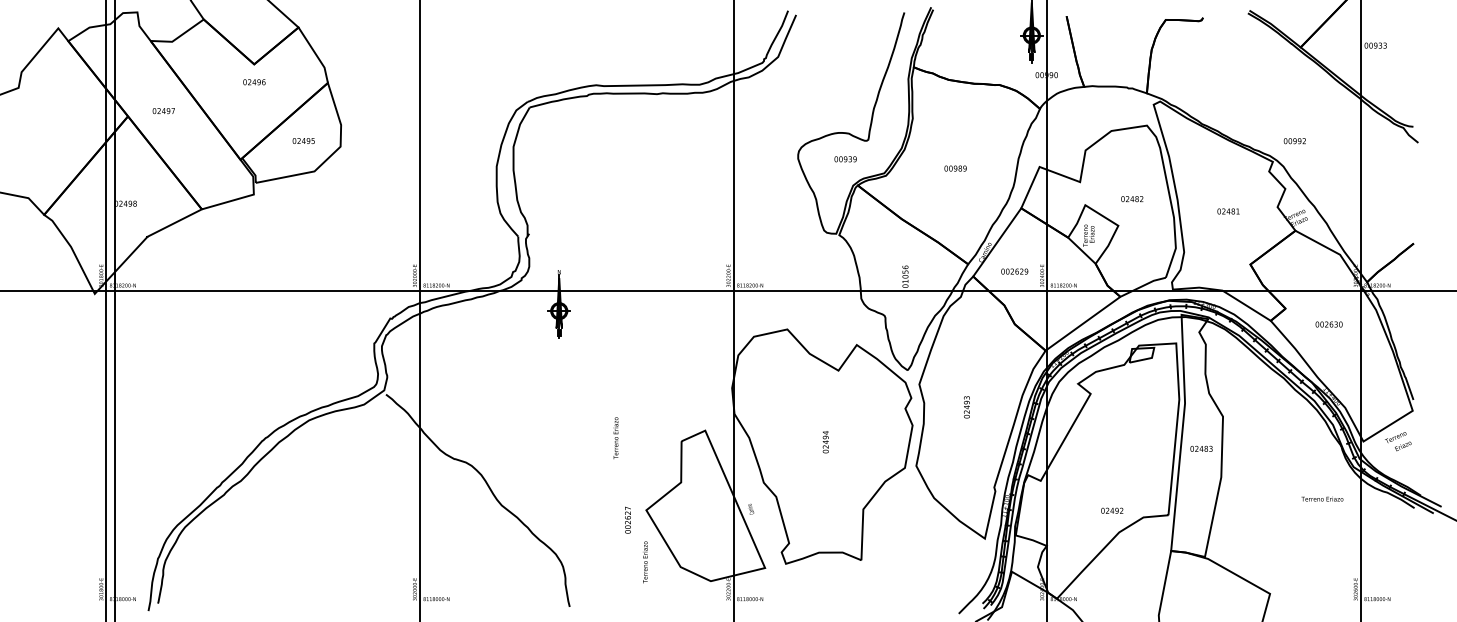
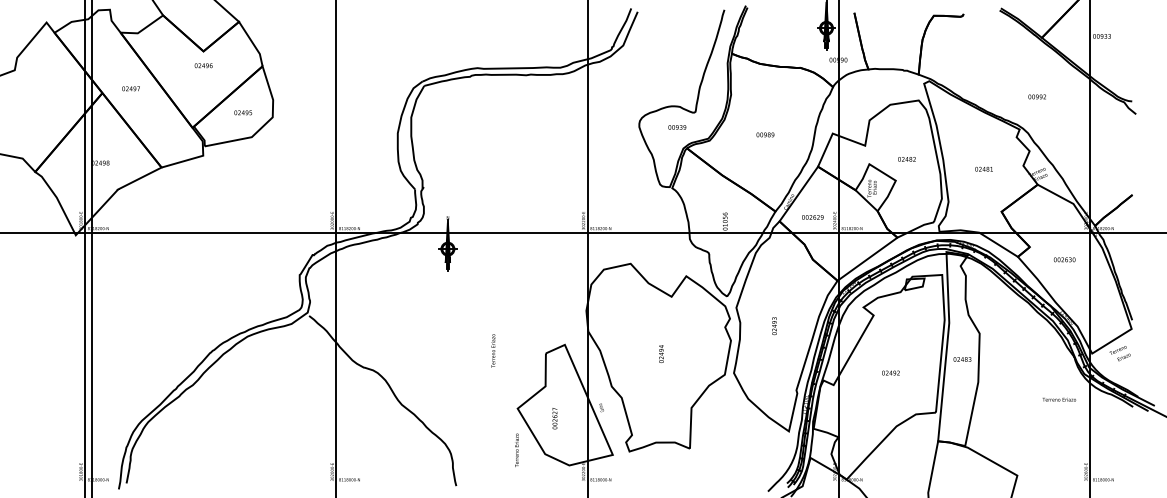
text: (1293, 140) -> (1036, 96), moved
text: (1111, 510) -> (890, 372), moved
text: (627, 520) -> (554, 418), moved

